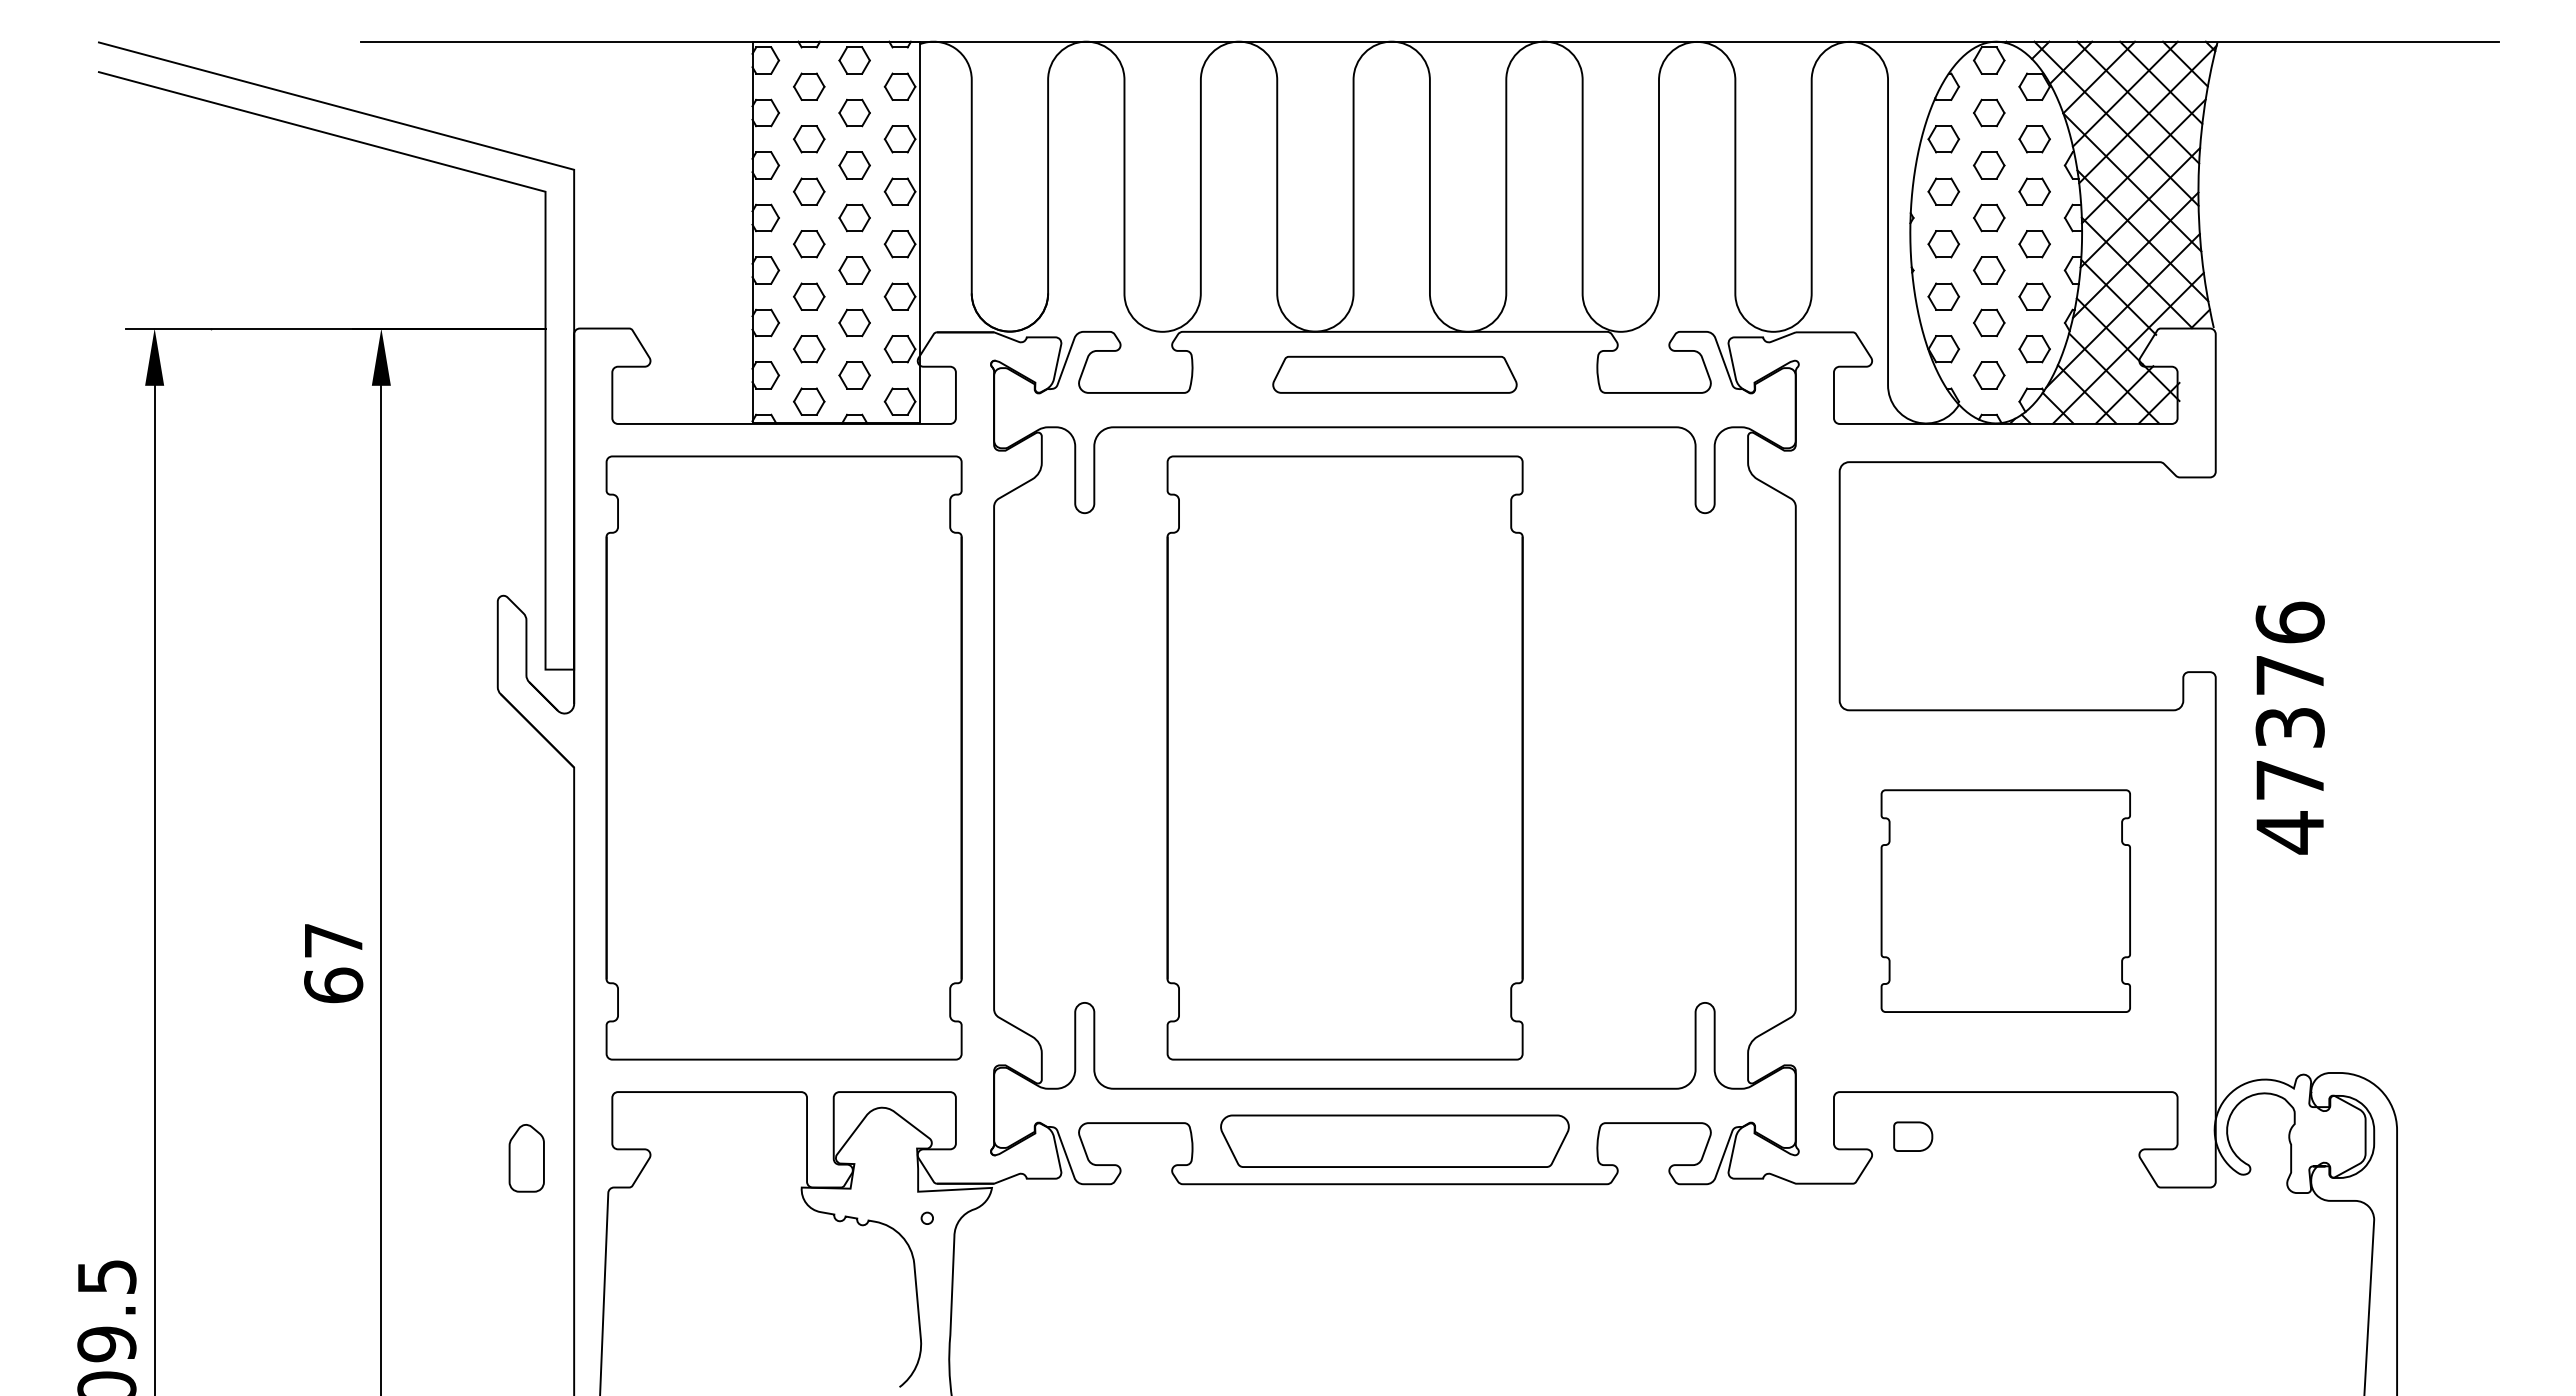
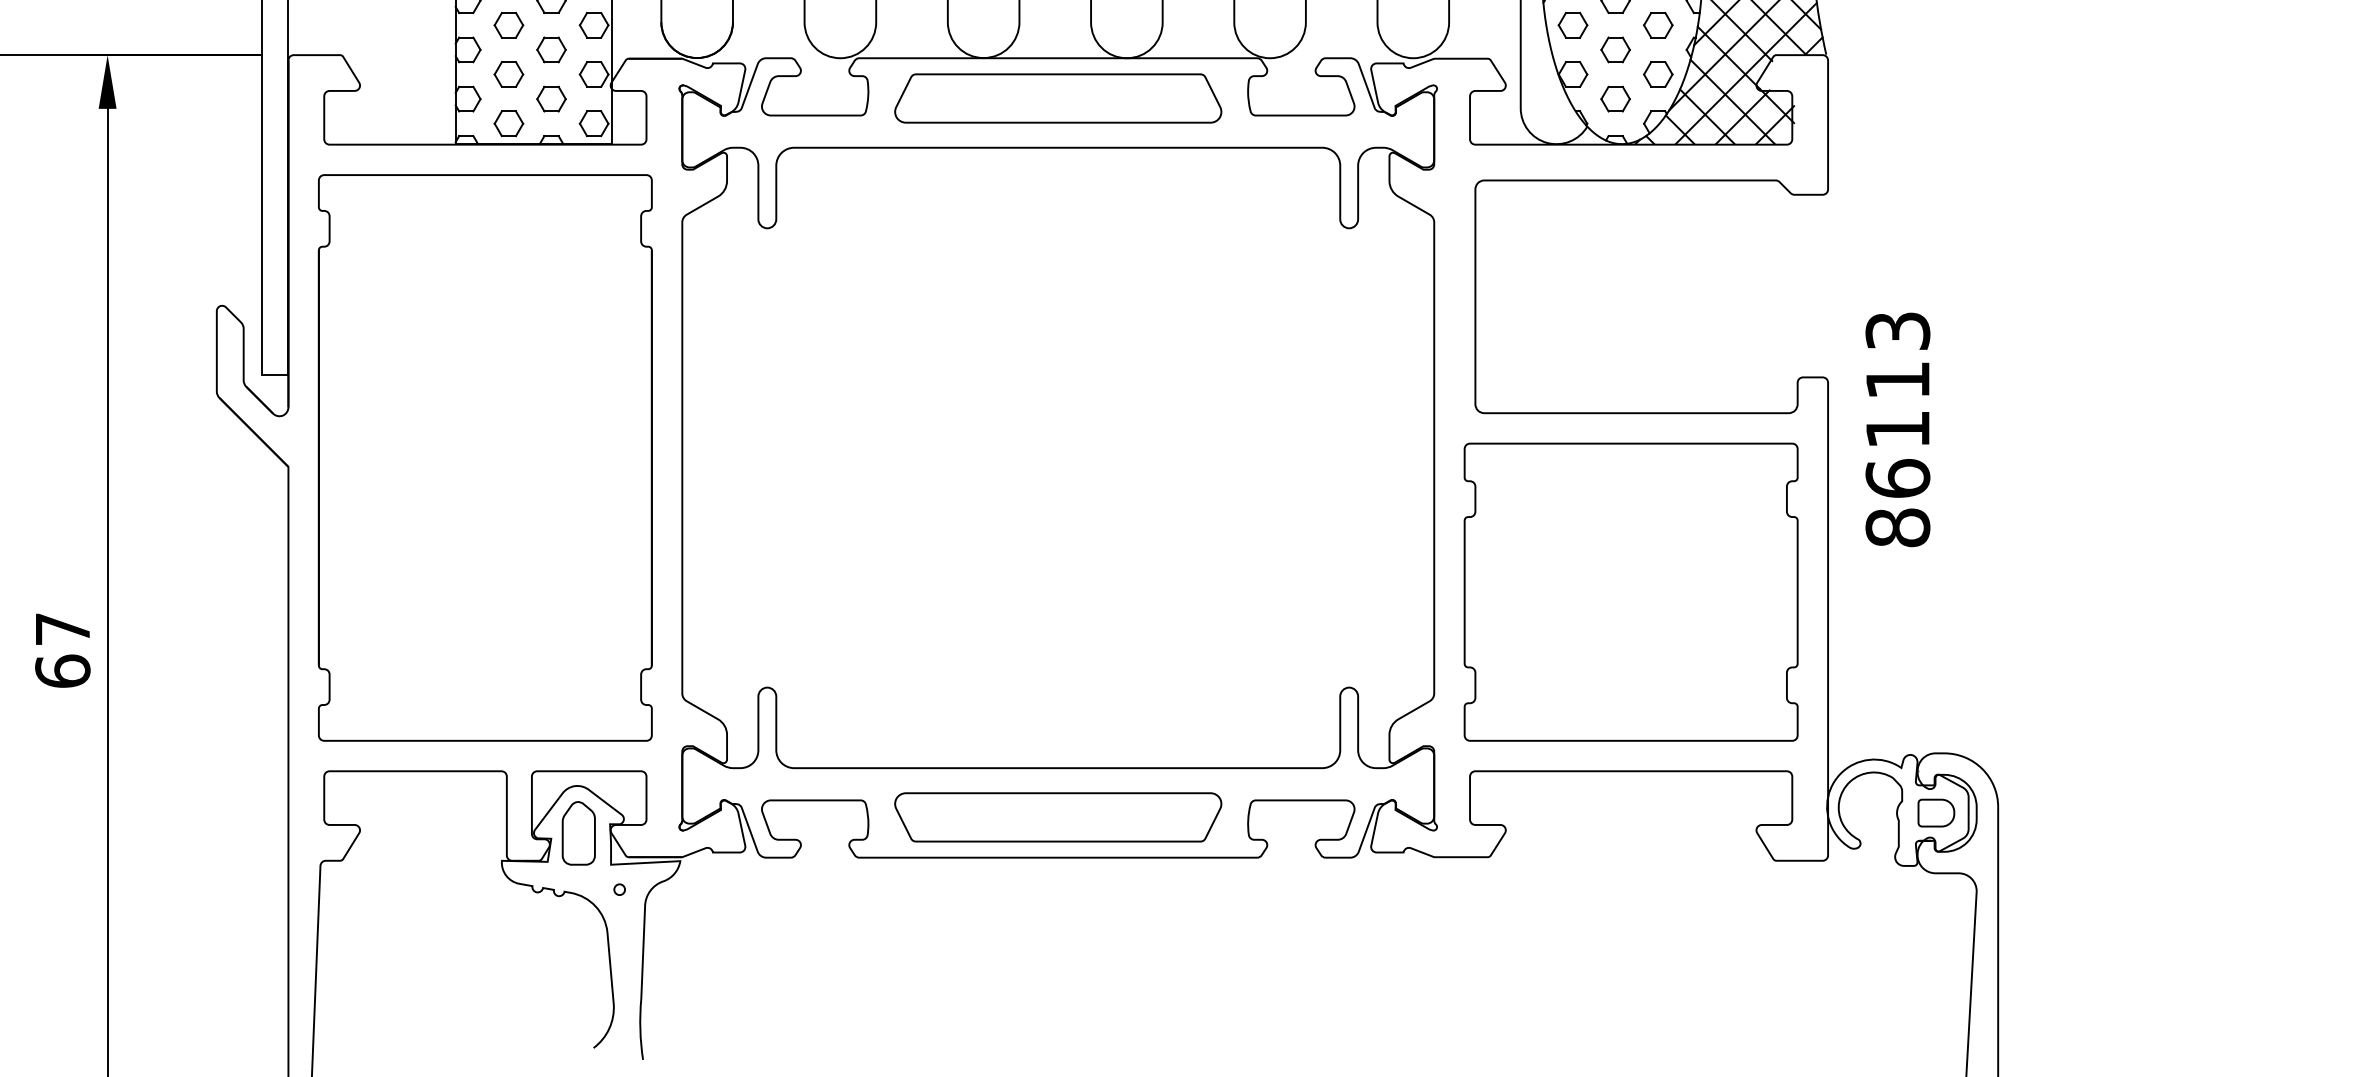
part: (1394, 374) -> (1057, 98), size x1.43
text: (2289, 727) -> (1897, 429), 47376 -> 86113
part: (1344, 757) -> (1010, 457), removed
part: (2005, 900) -> (1630, 591), size x1.43
part: (1913, 1136) -> (1936, 812), moved
part: (526, 1158) -> (578, 833), moved

